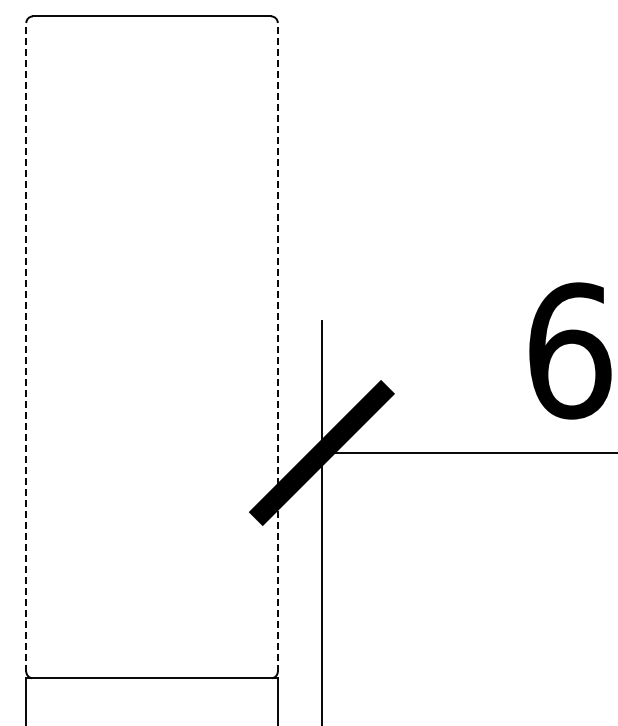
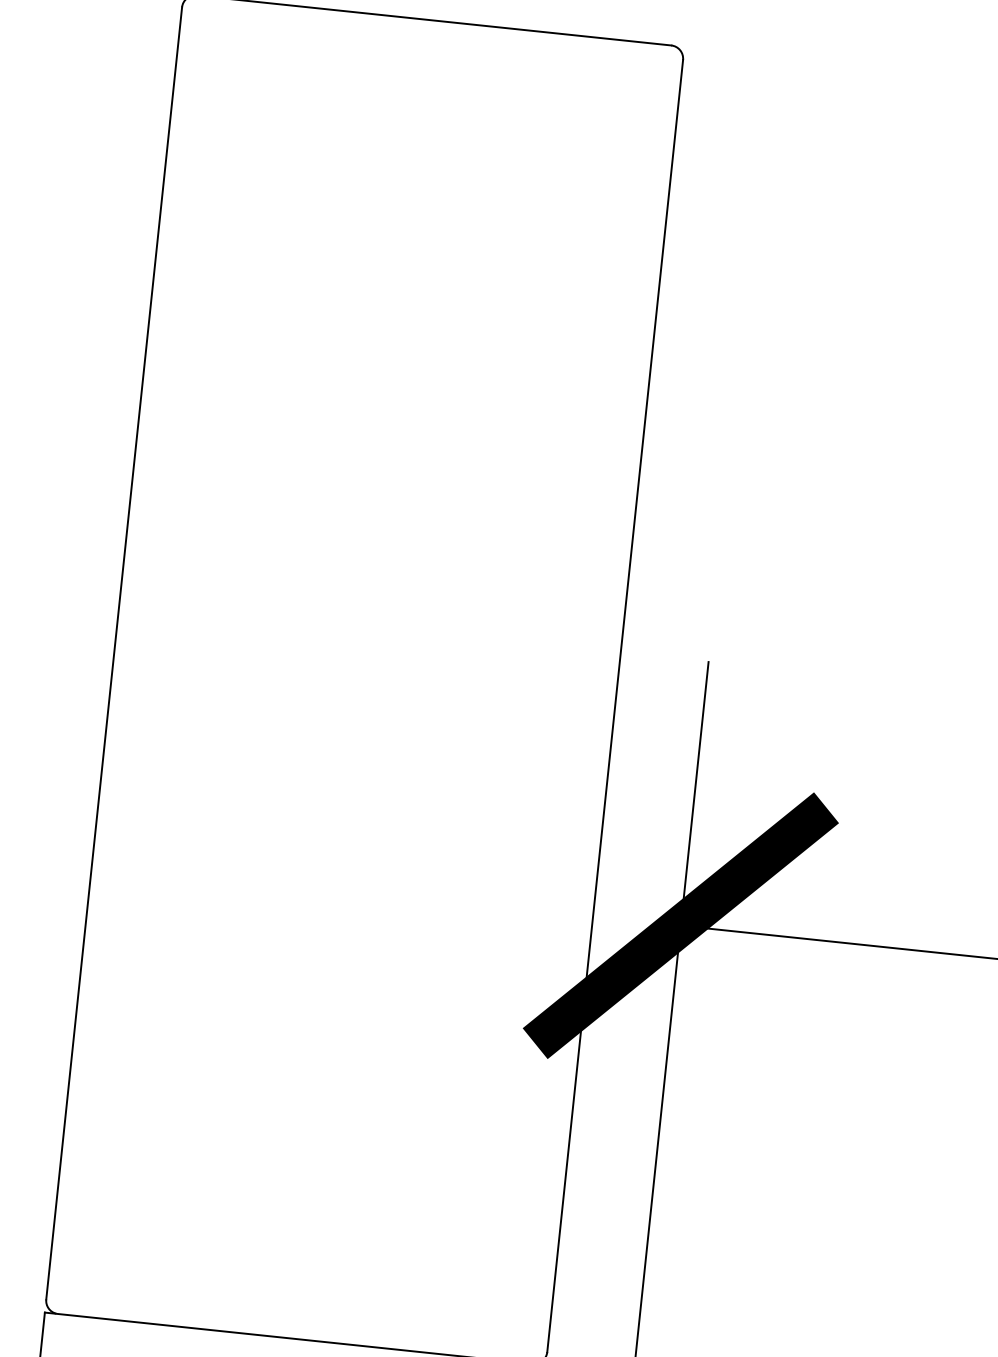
line: (26, 346) -> (114, 651), dashed -> solid
line: (277, 346) -> (614, 704), dashed -> solid

